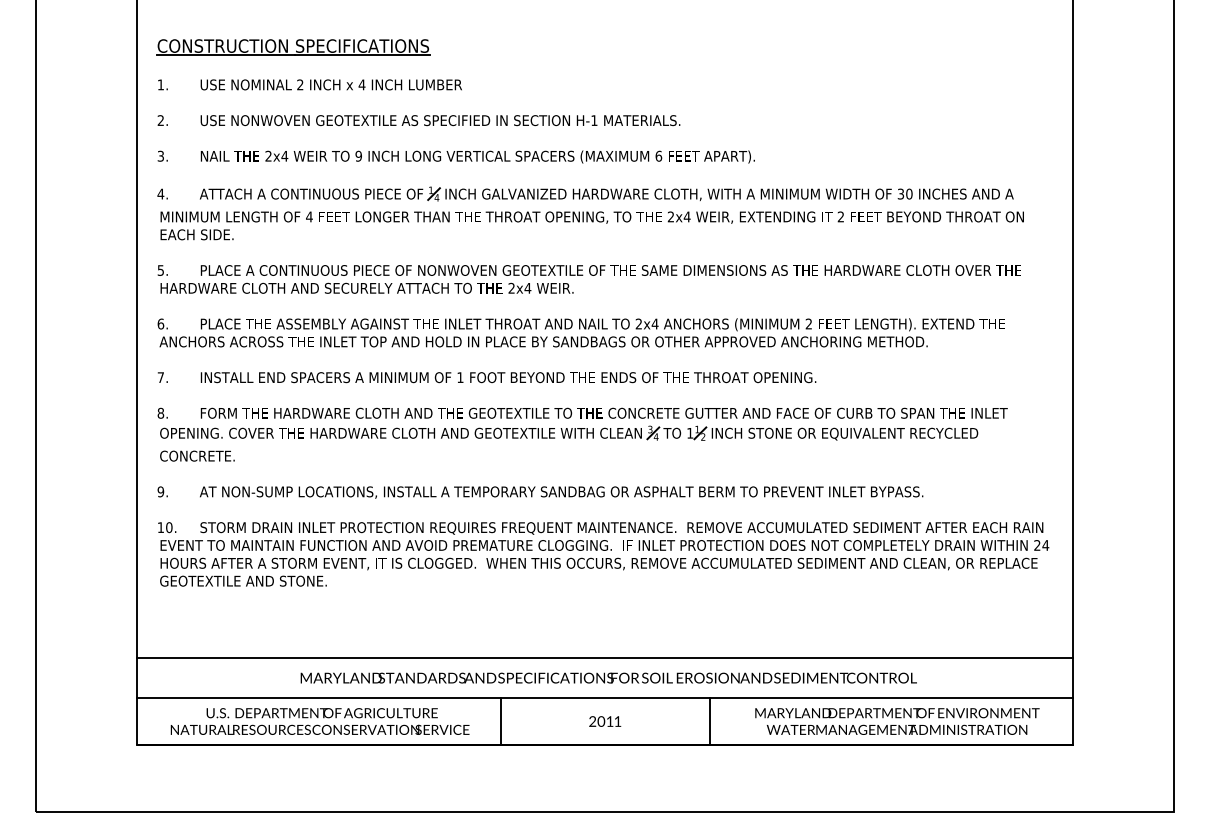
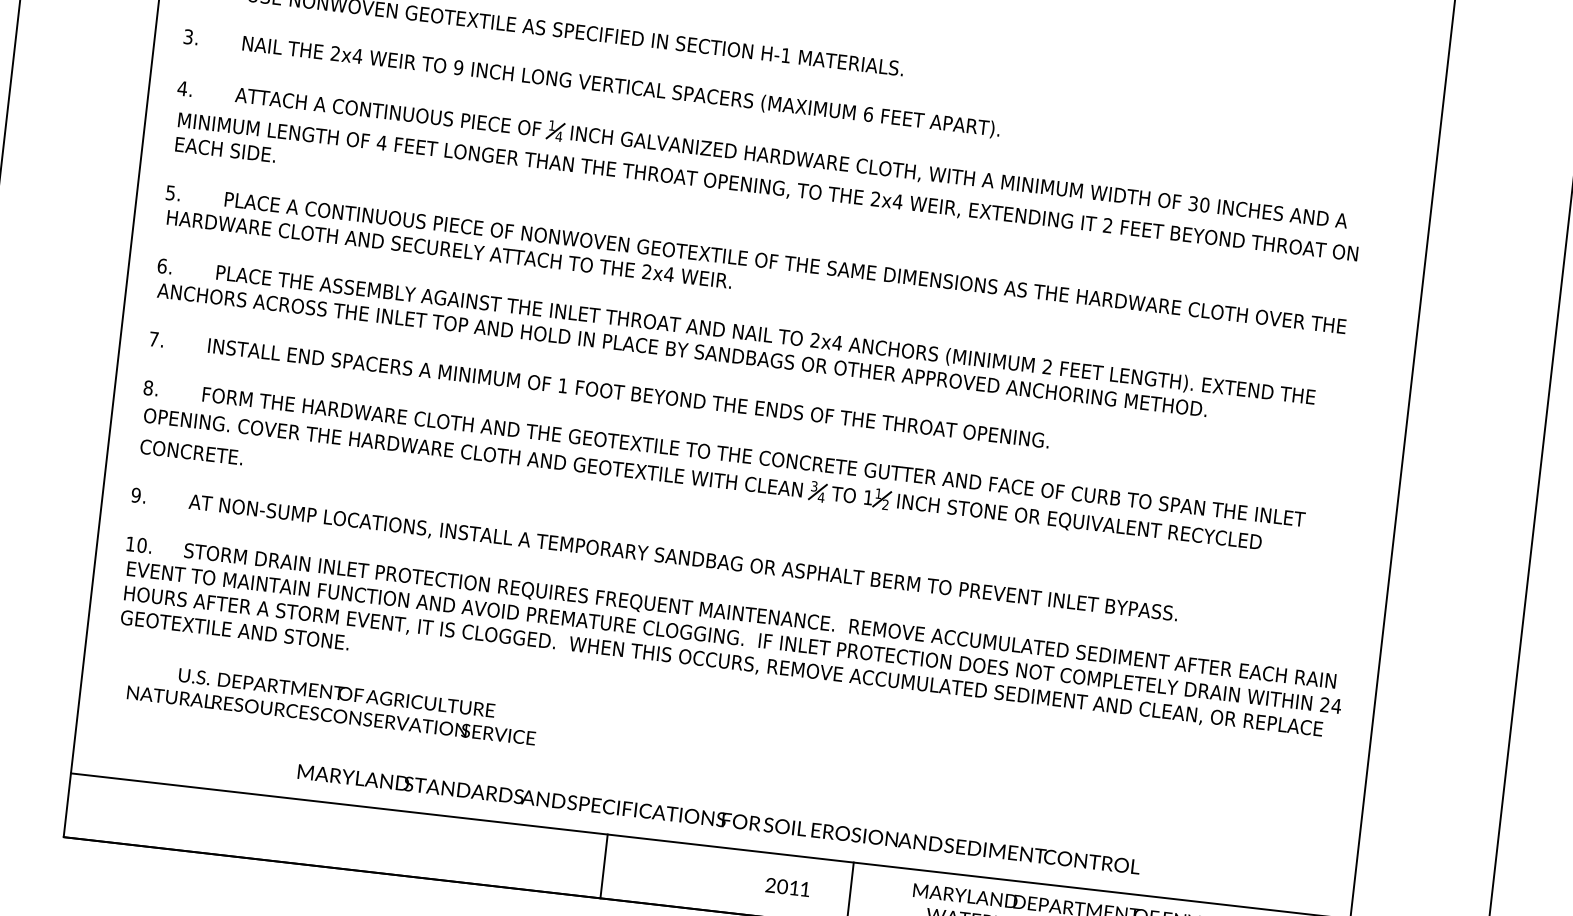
line: (604, 658) -> (716, 791), removed
text: (319, 721) -> (331, 703), moved
line: (500, 721) -> (603, 866), moved
text: (605, 721) -> (788, 887), moved

